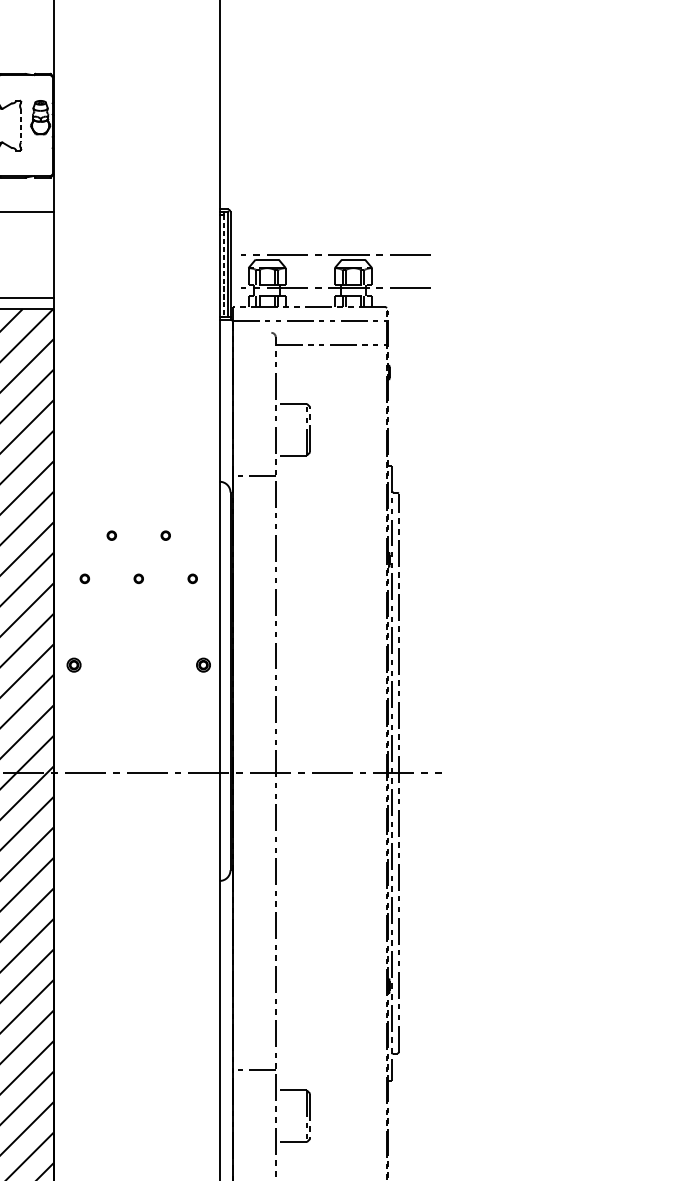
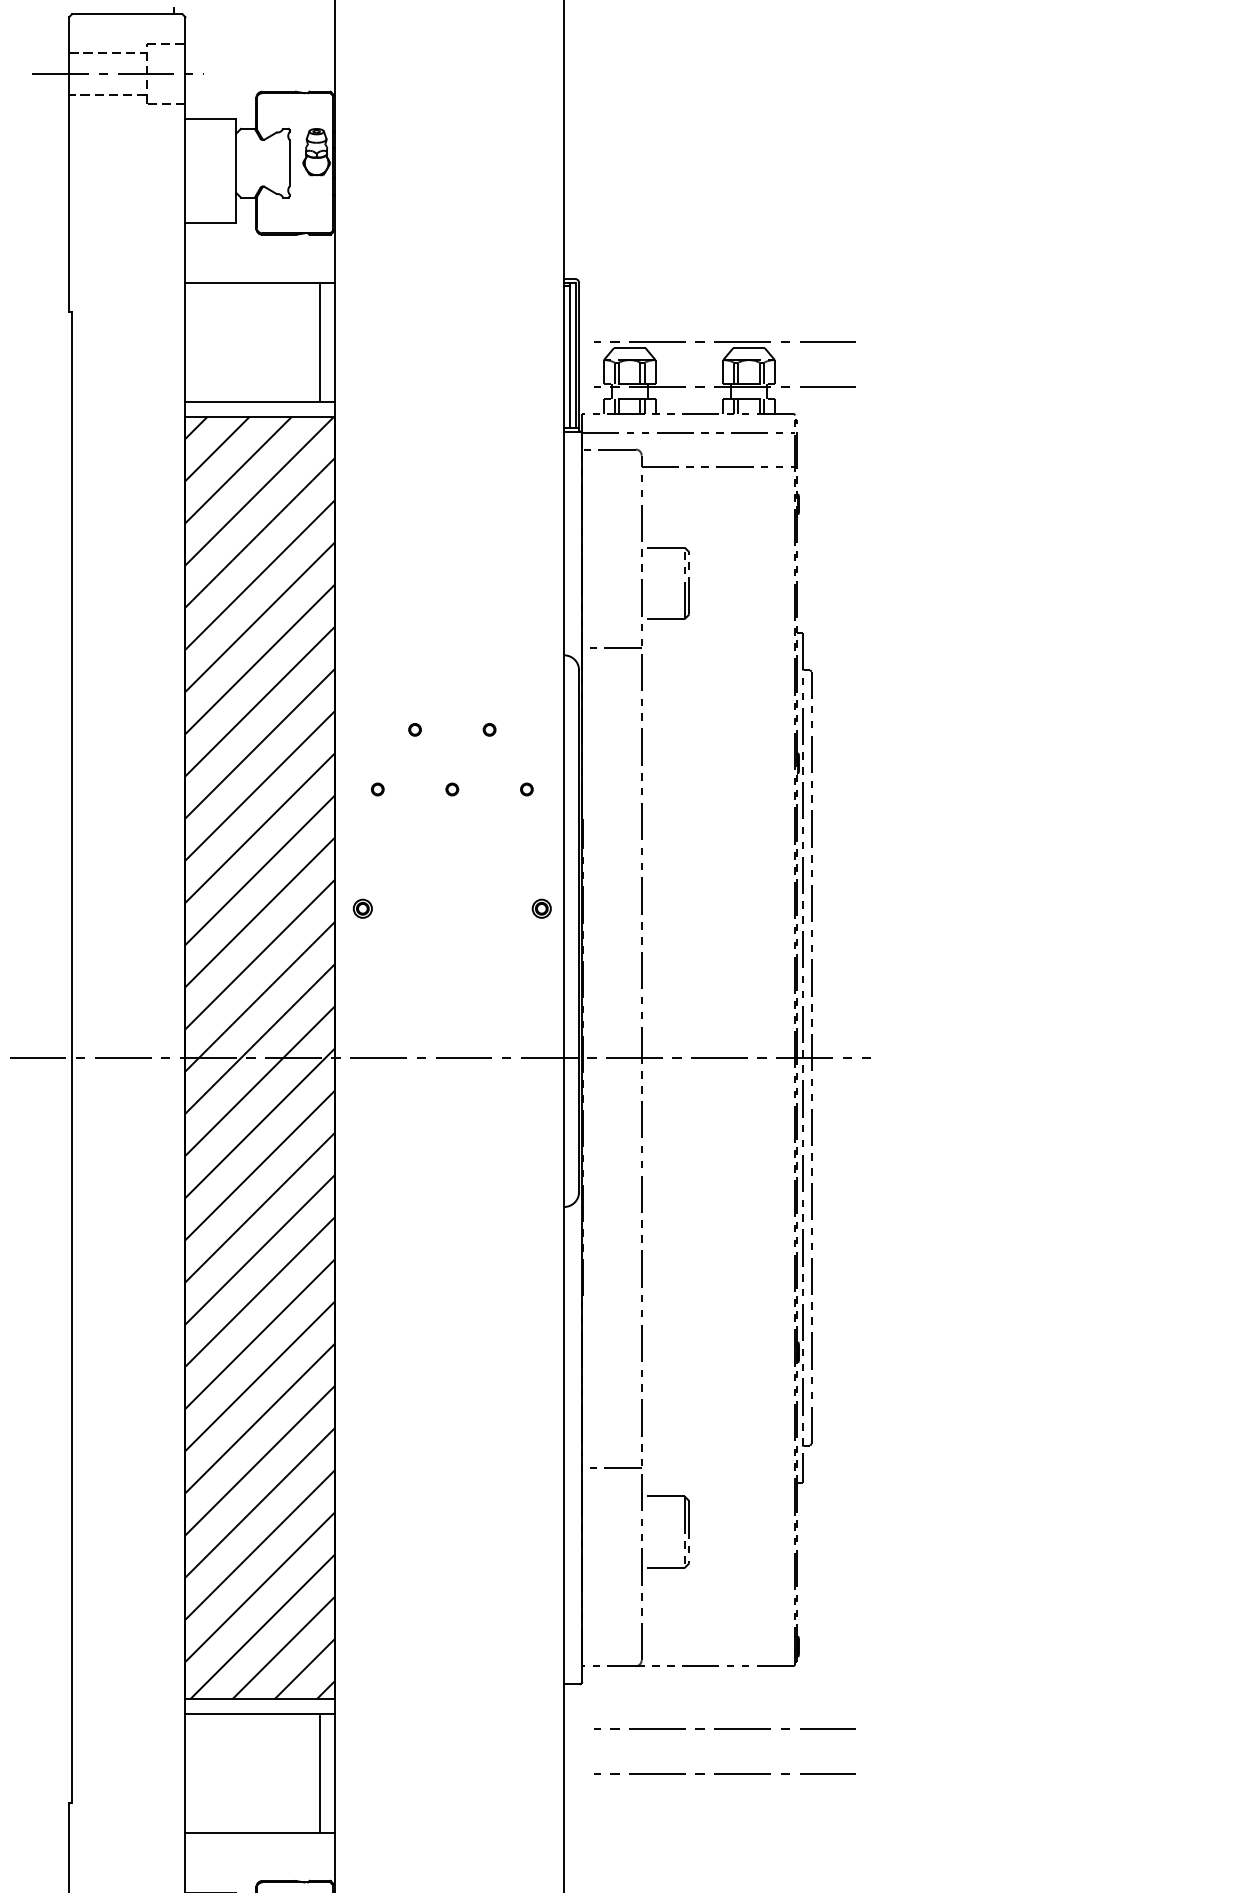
line: (20, 125) -> (289, 163), dashed -> solid
line: (42, 254) -> (319, 341), added
line: (224, 266) -> (570, 357), dashed -> solid
line: (251, 332) -> (608, 449), added

